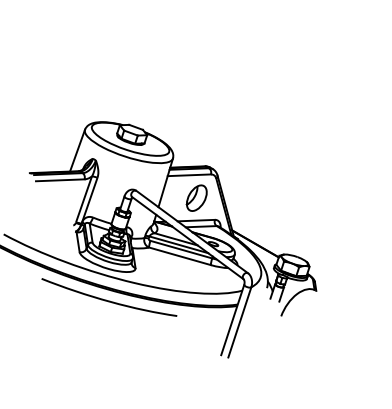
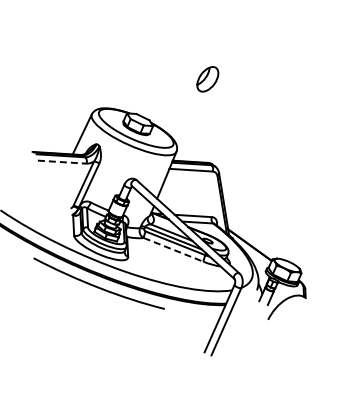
line: (60, 180) -> (62, 162), solid -> dashed
part: (196, 197) -> (207, 78), moved
line: (180, 256) -> (174, 250), solid -> dashed

